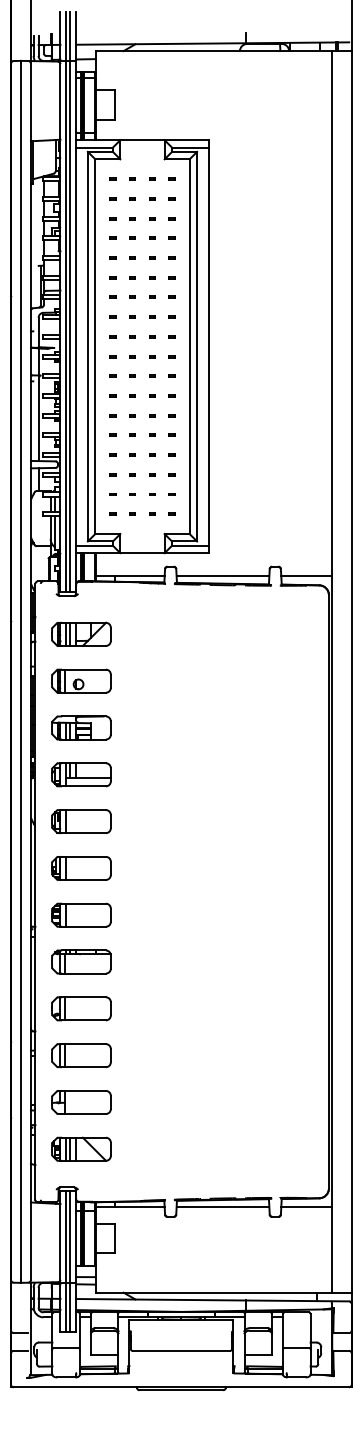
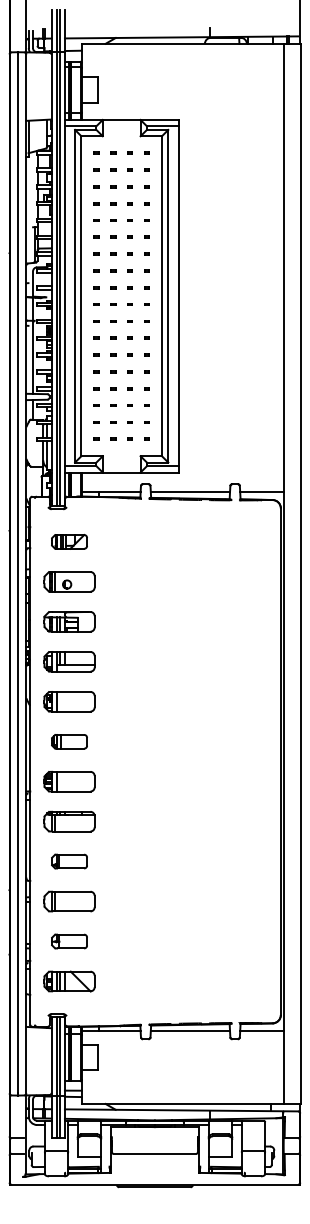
part: (81, 633) -> (69, 541), size x0.7
part: (81, 868) -> (69, 741), size x0.7
part: (81, 1008) -> (69, 861), size x0.7
part: (81, 1102) -> (69, 941), size x0.7

